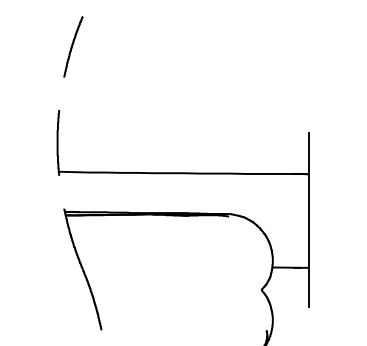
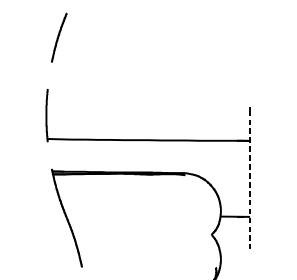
line: (308, 220) -> (249, 178), solid -> dashed

